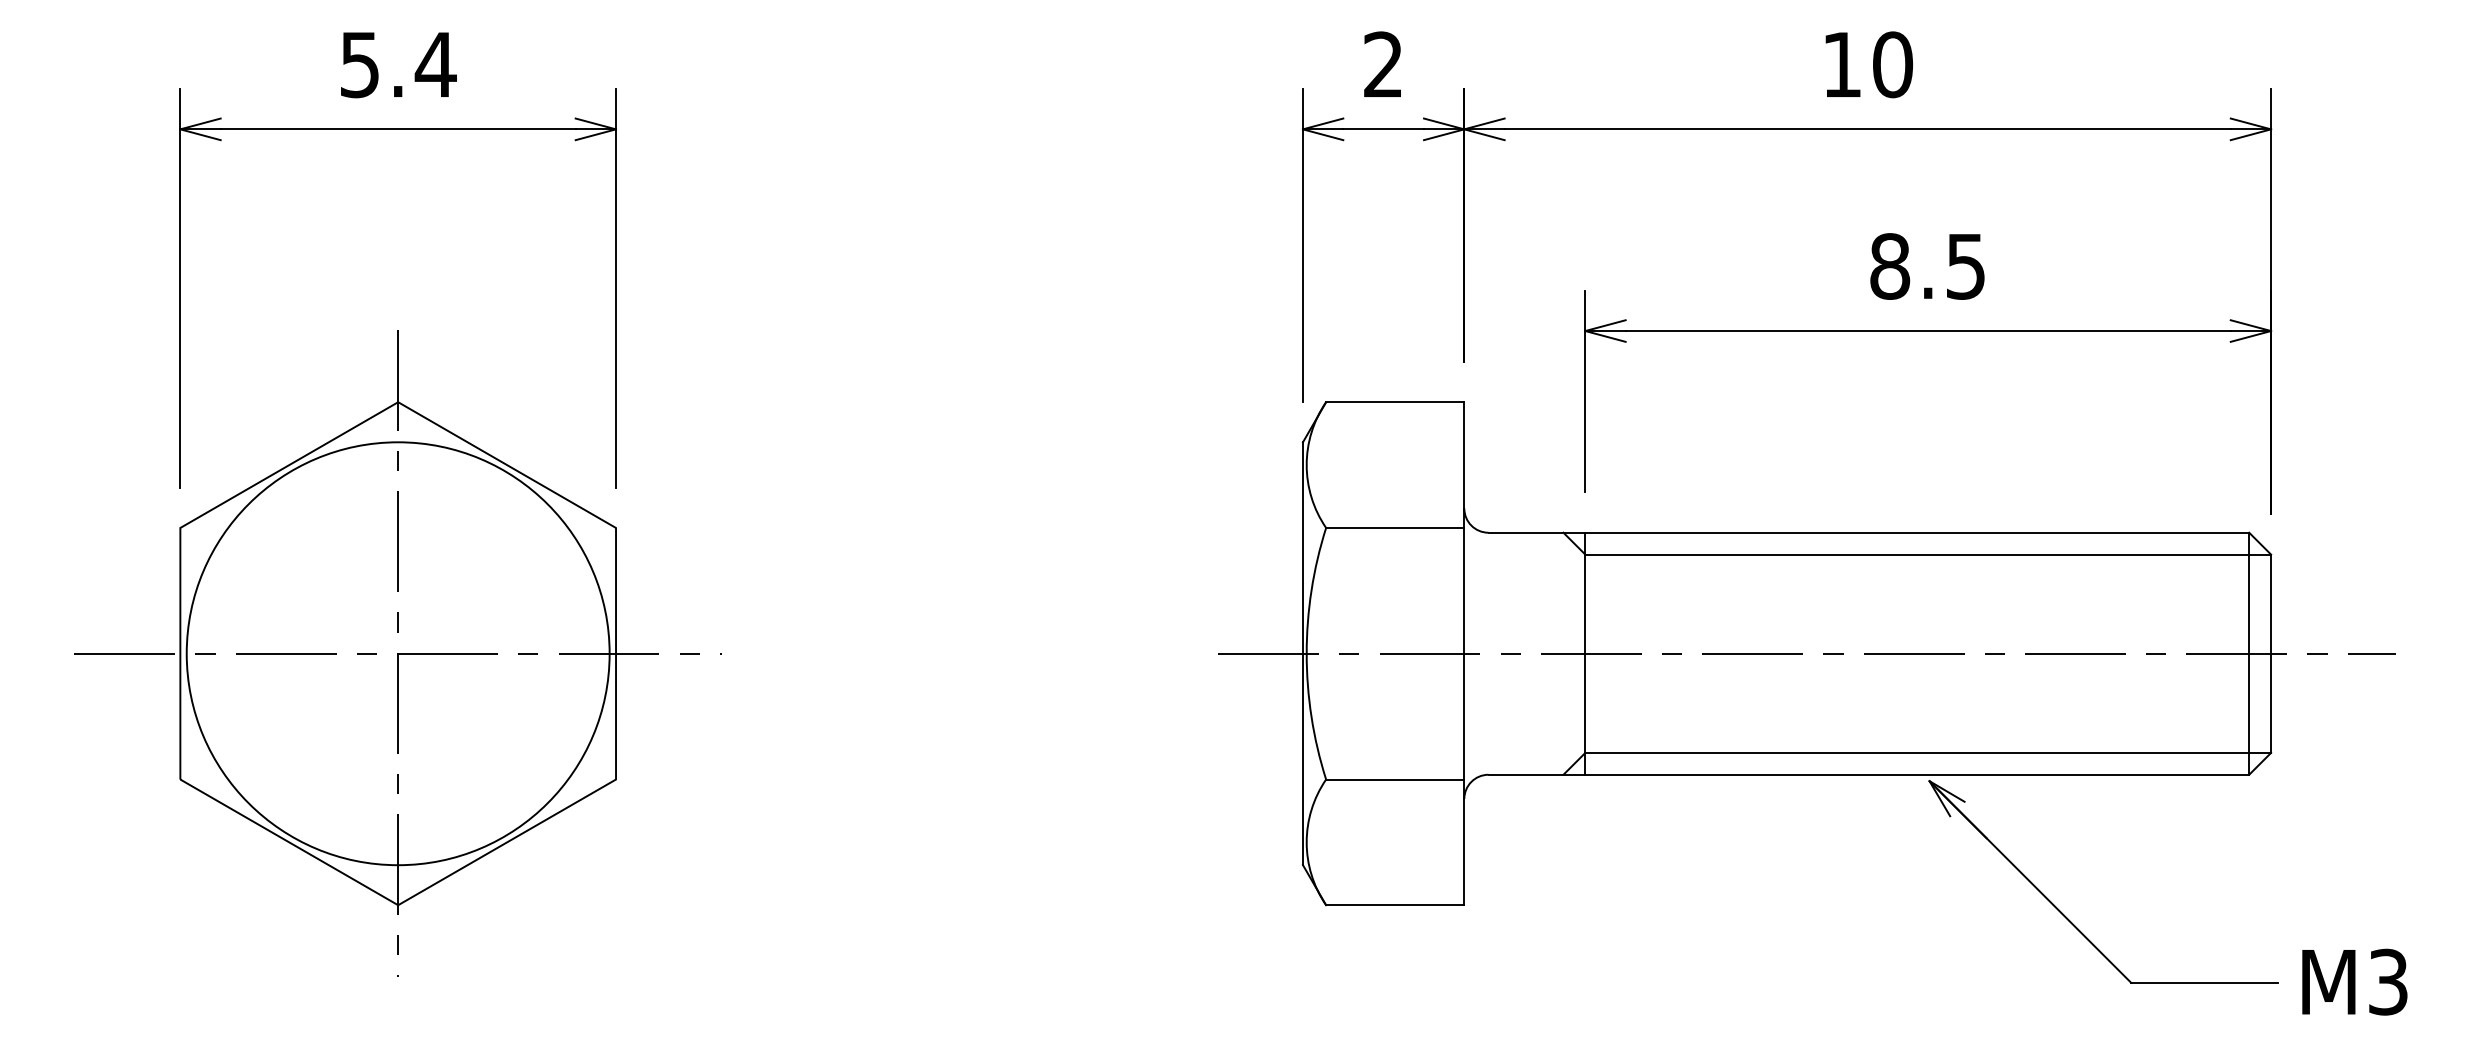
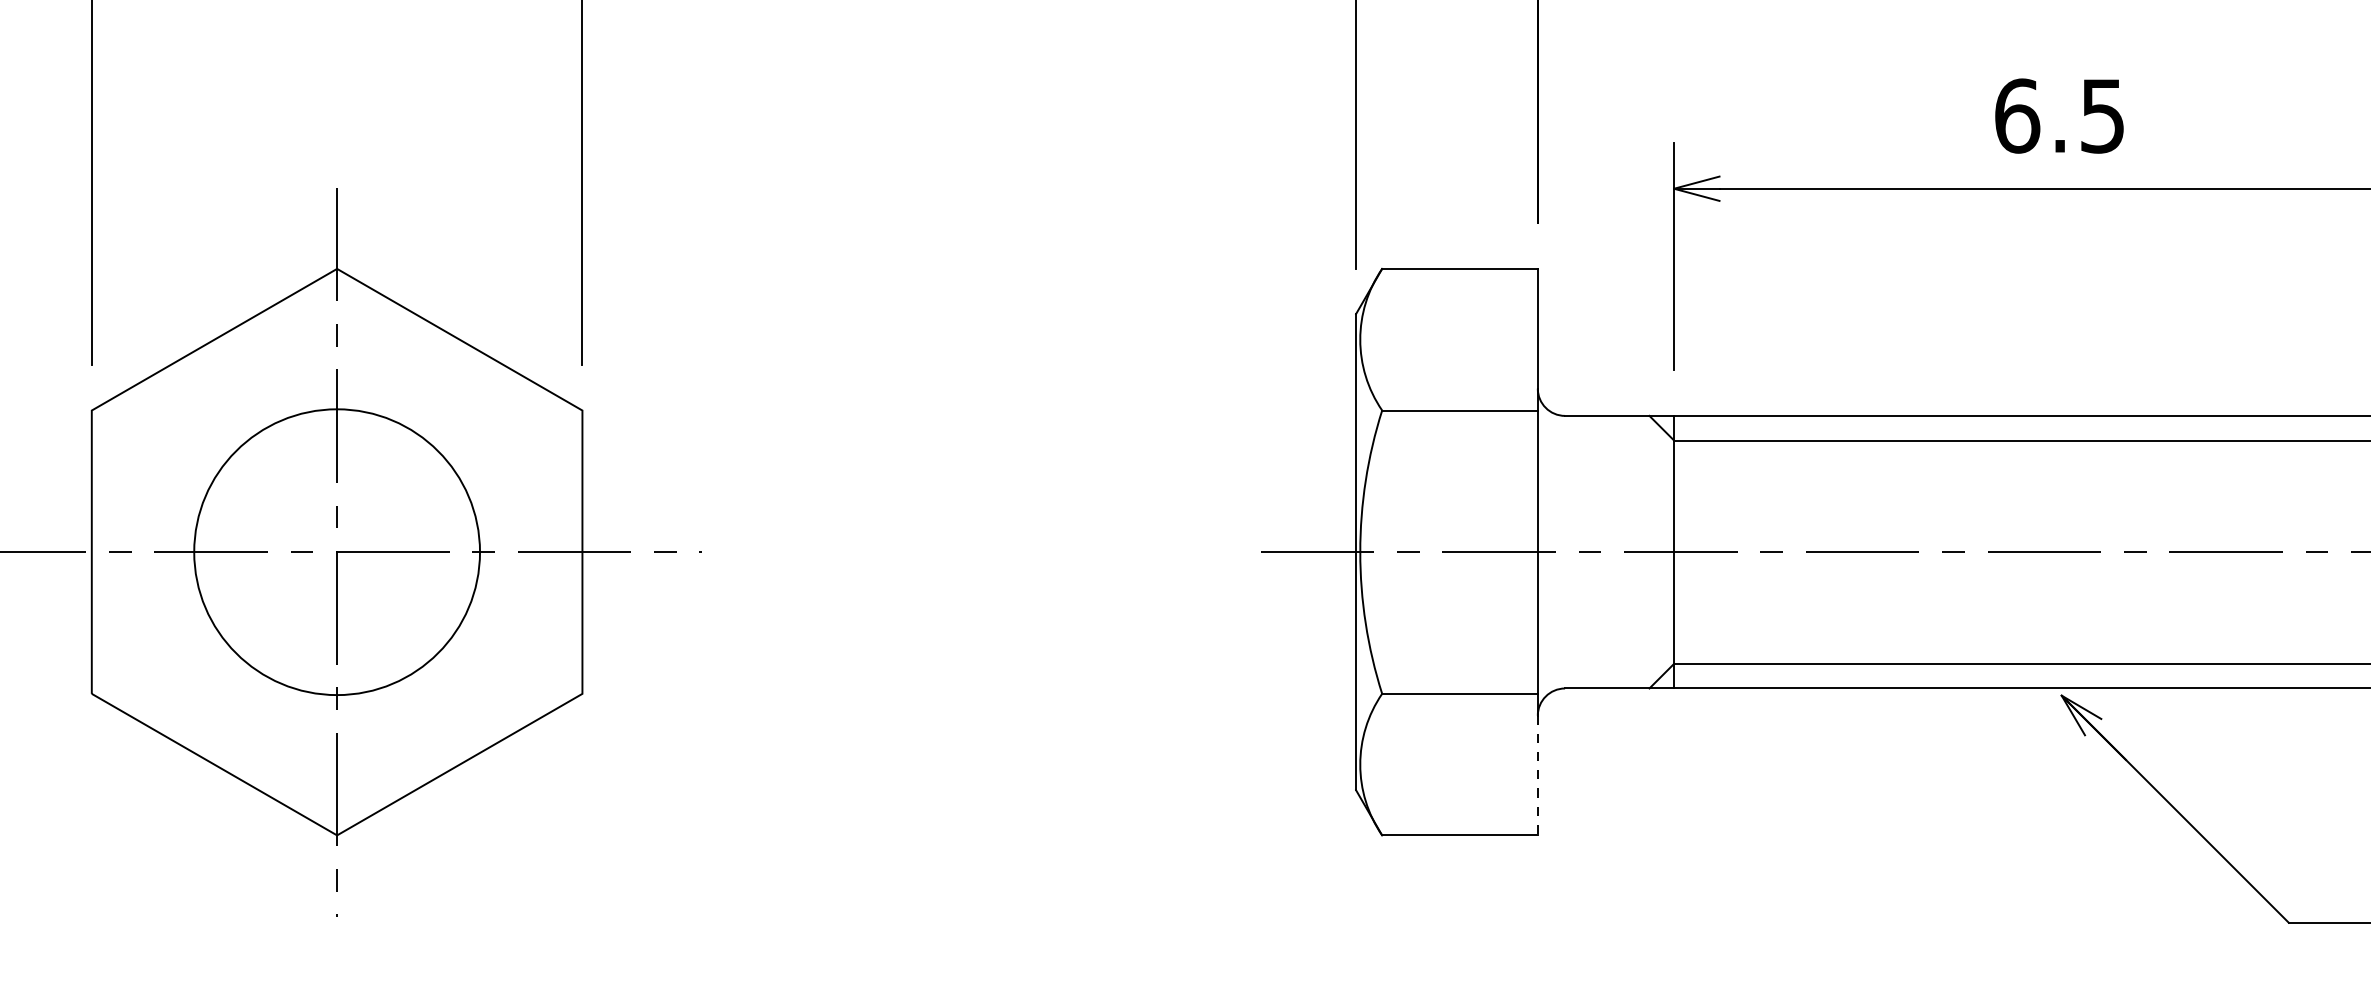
text: (1890, 266) -> (2017, 116), 8.5 -> 6.5
circle: (397, 653) -> (336, 551), size x0.6
line: (1464, 852) -> (1538, 776), solid -> dashed

